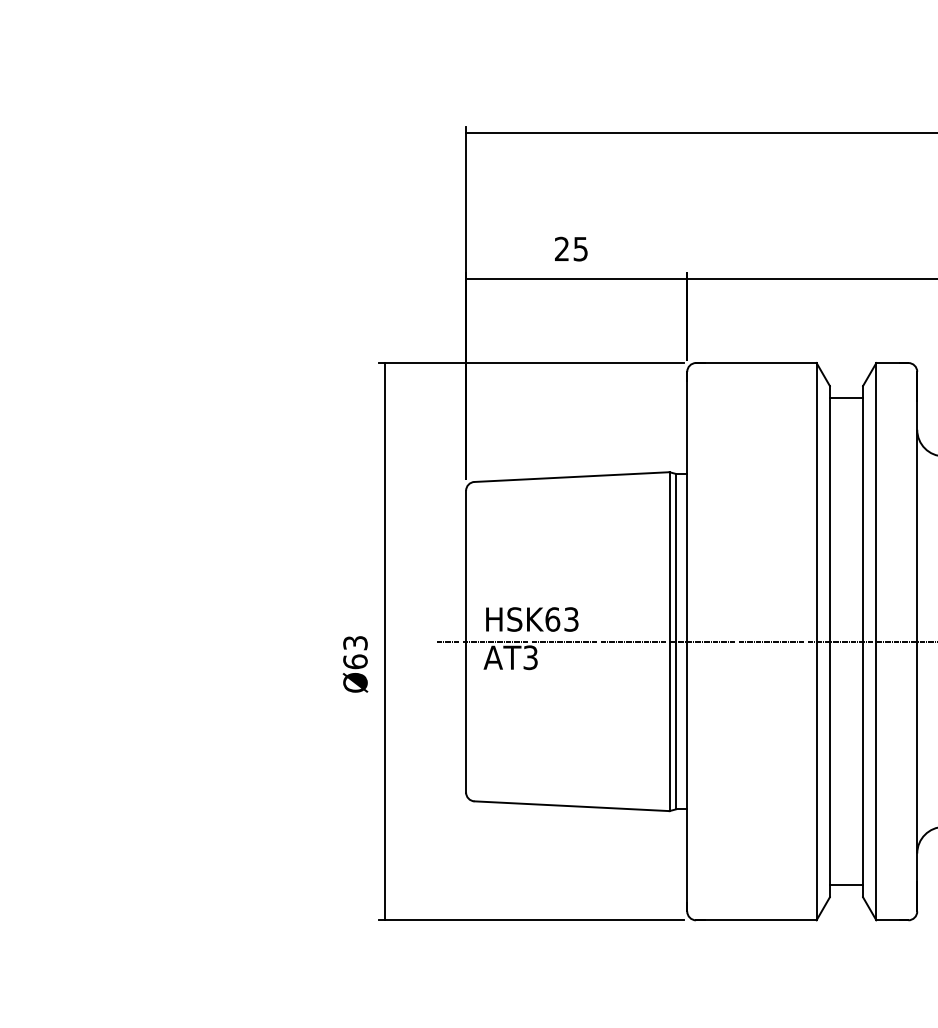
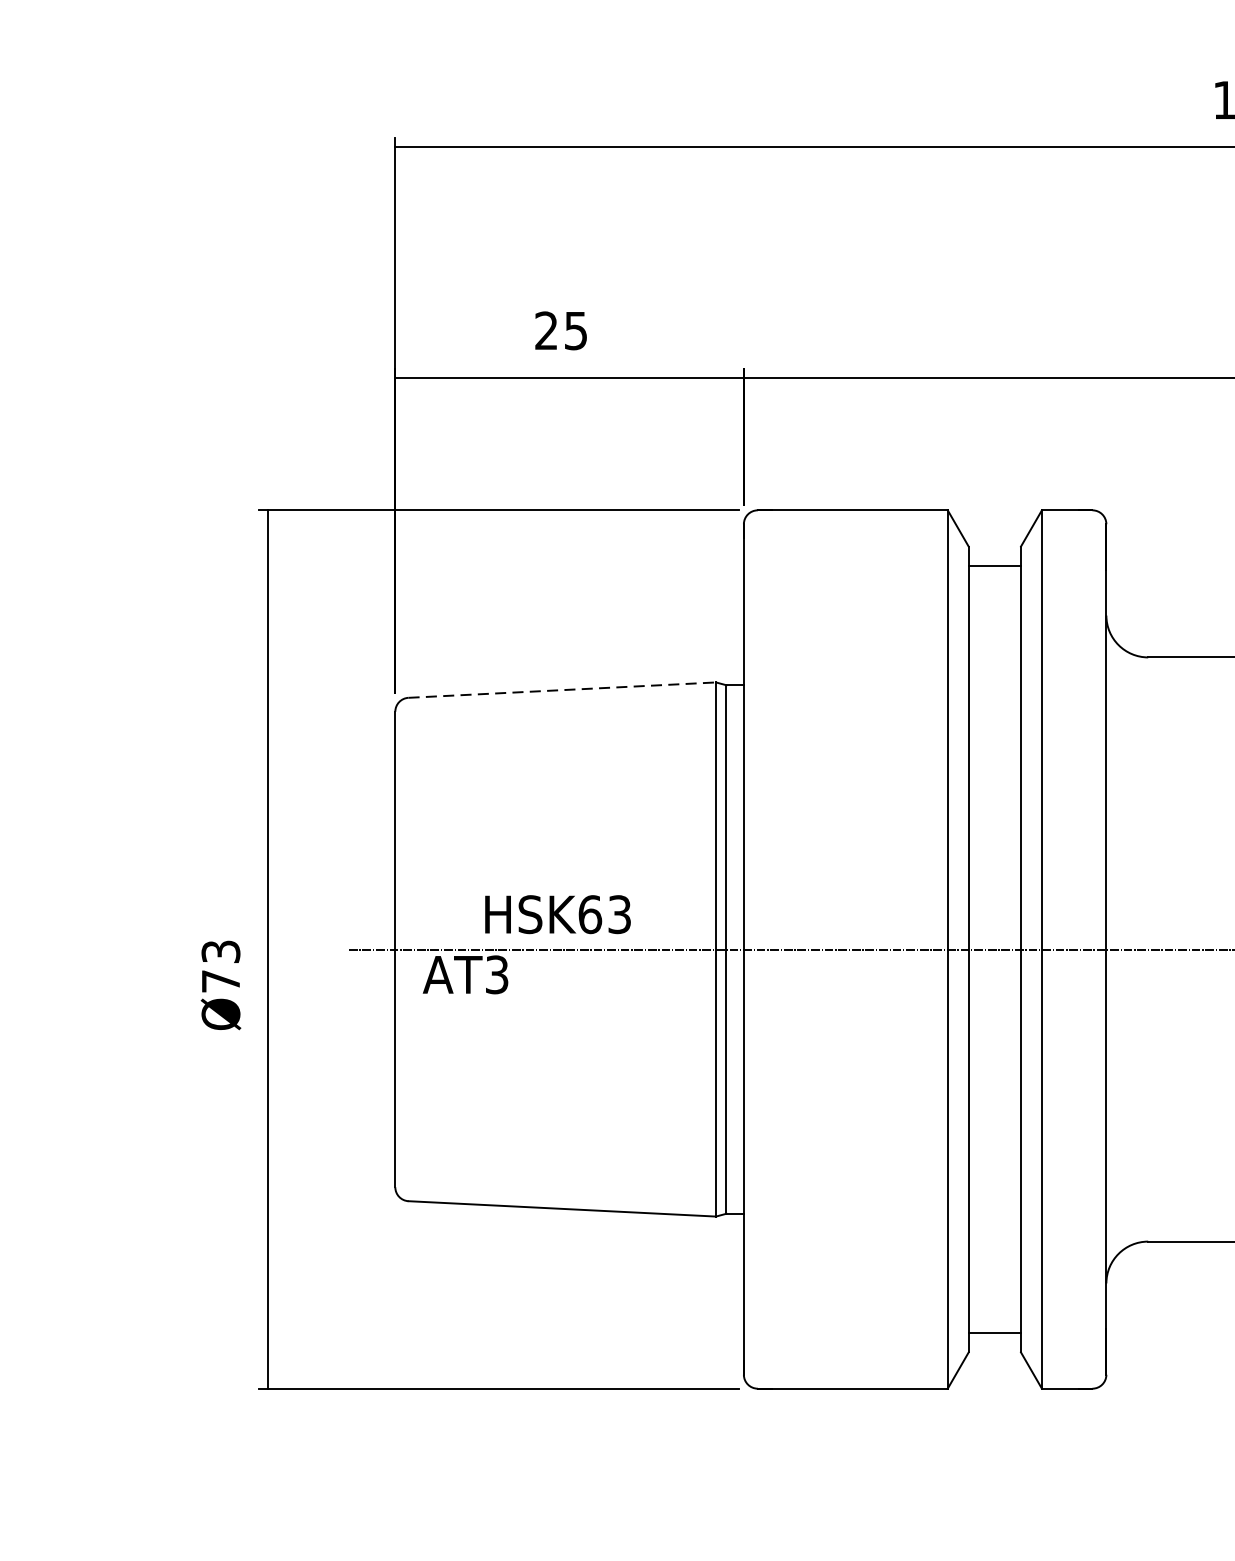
line: (572, 477) -> (563, 690), solid -> dashed
text: (532, 619) -> (558, 914), moved
text: (355, 661) -> (221, 980), Ø63 -> Ø73

